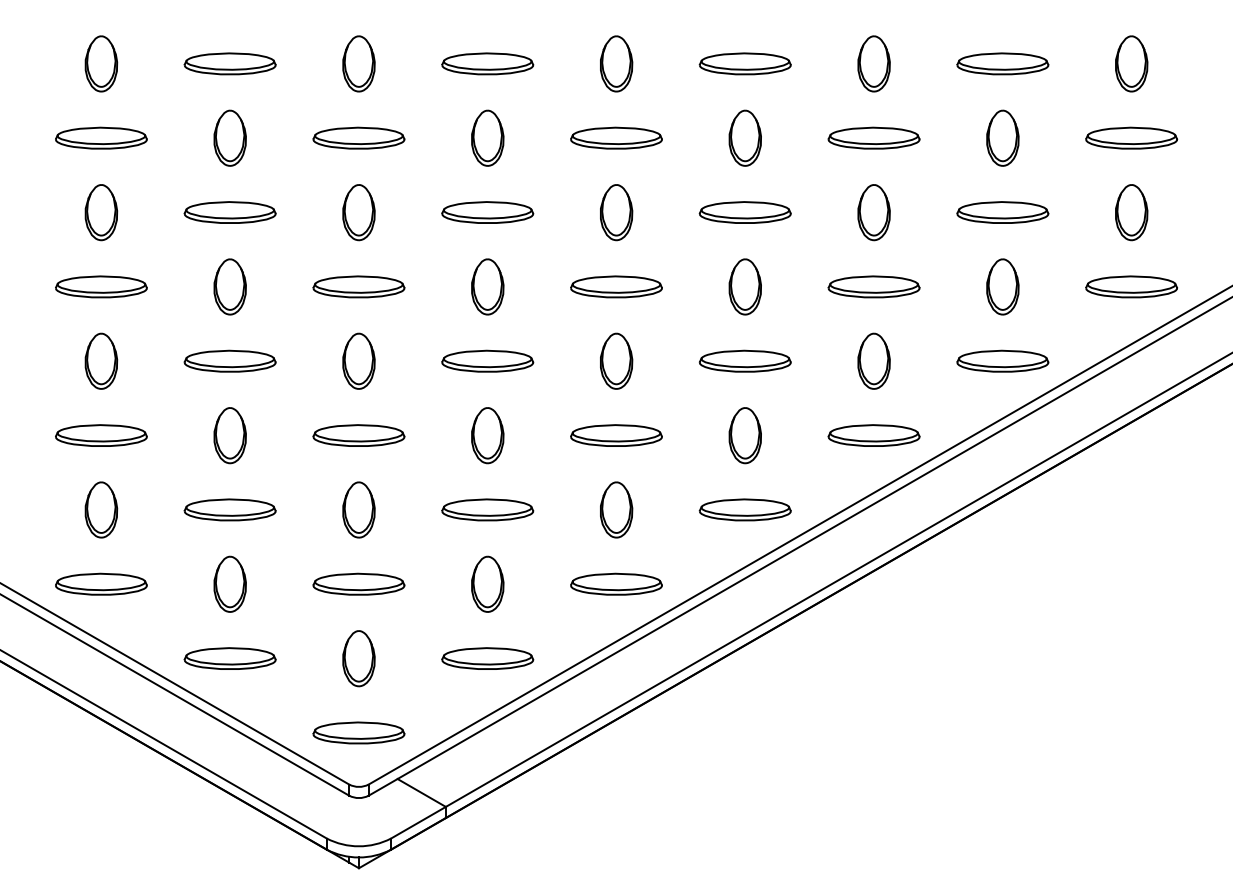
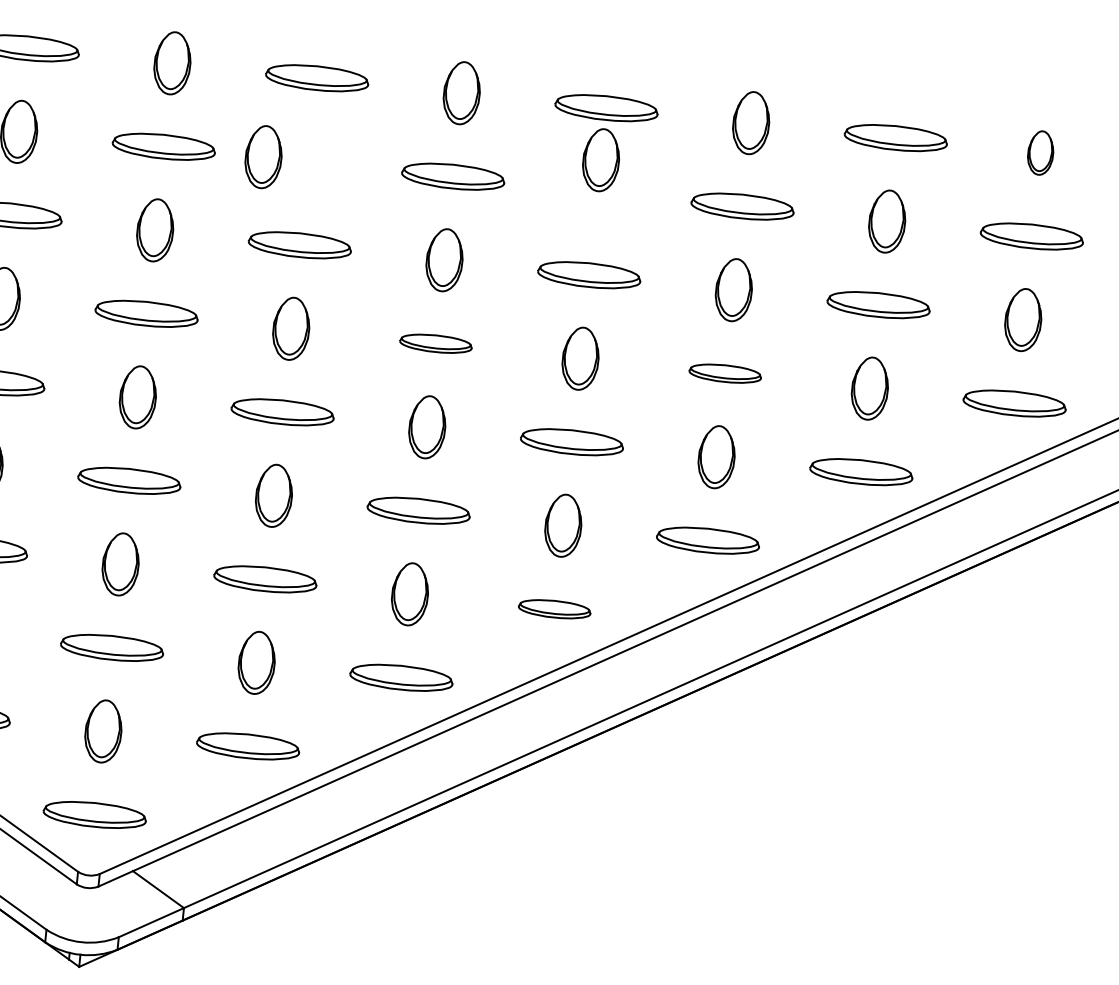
part: (1131, 63) -> (1040, 152), size x0.7
part: (487, 137) -> (263, 156), moved
part: (744, 137) -> (600, 159), moved
part: (616, 286) -> (436, 343), size x0.7
part: (873, 286) -> (724, 373), size x0.7
part: (744, 509) -> (553, 608), size x0.7

